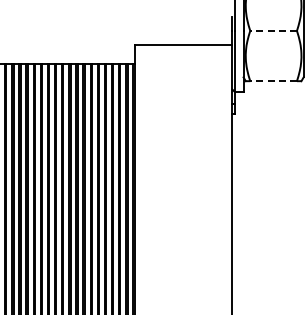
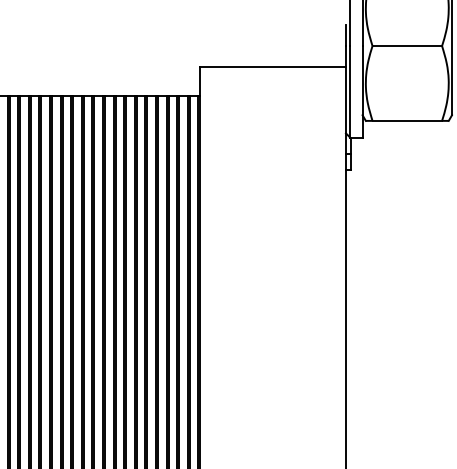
line: (273, 30) -> (407, 45), dashed -> solid
line: (273, 81) -> (407, 121), dashed -> solid

